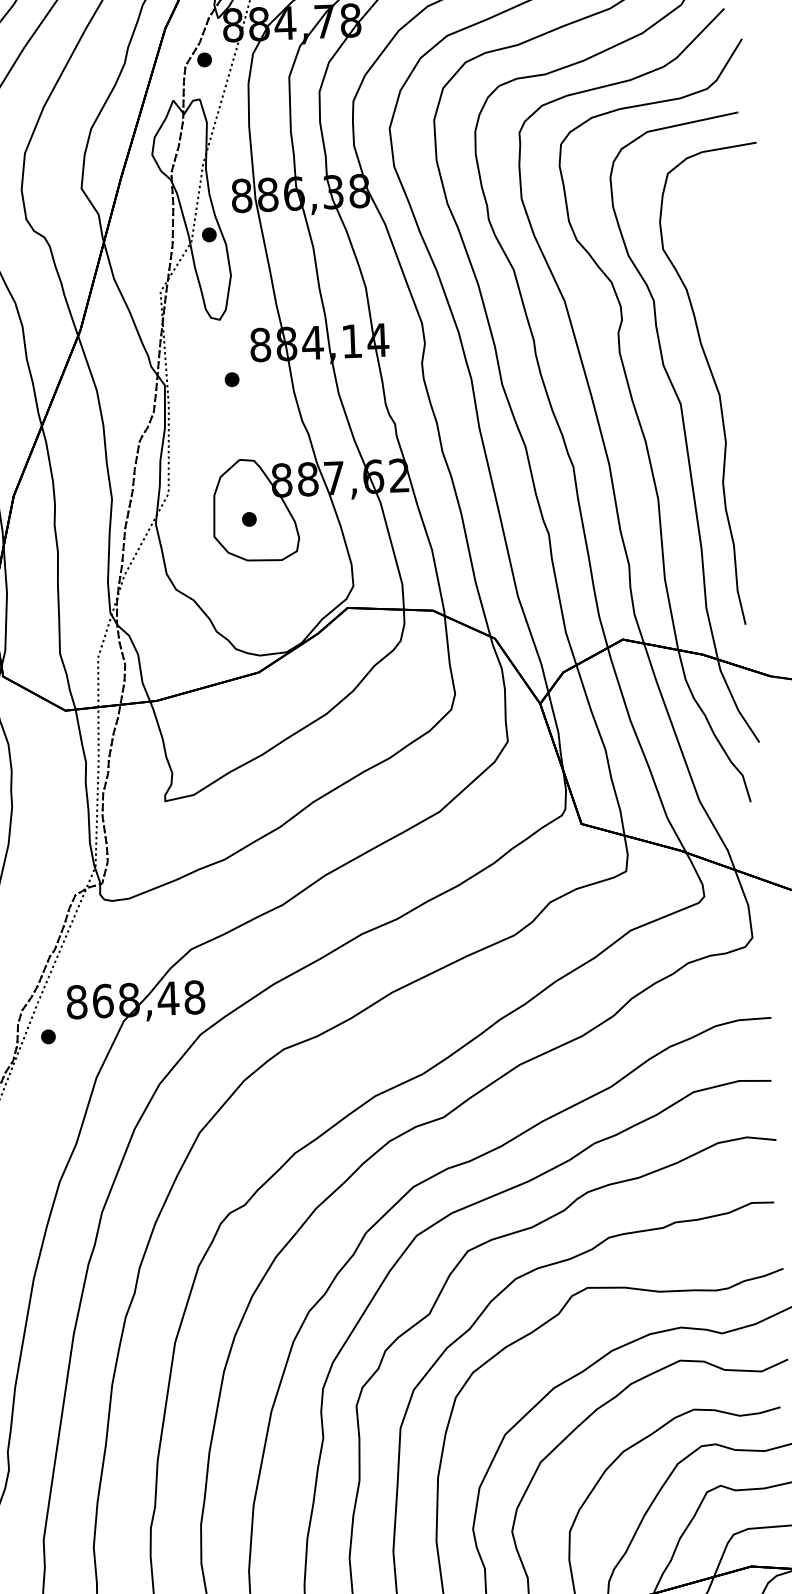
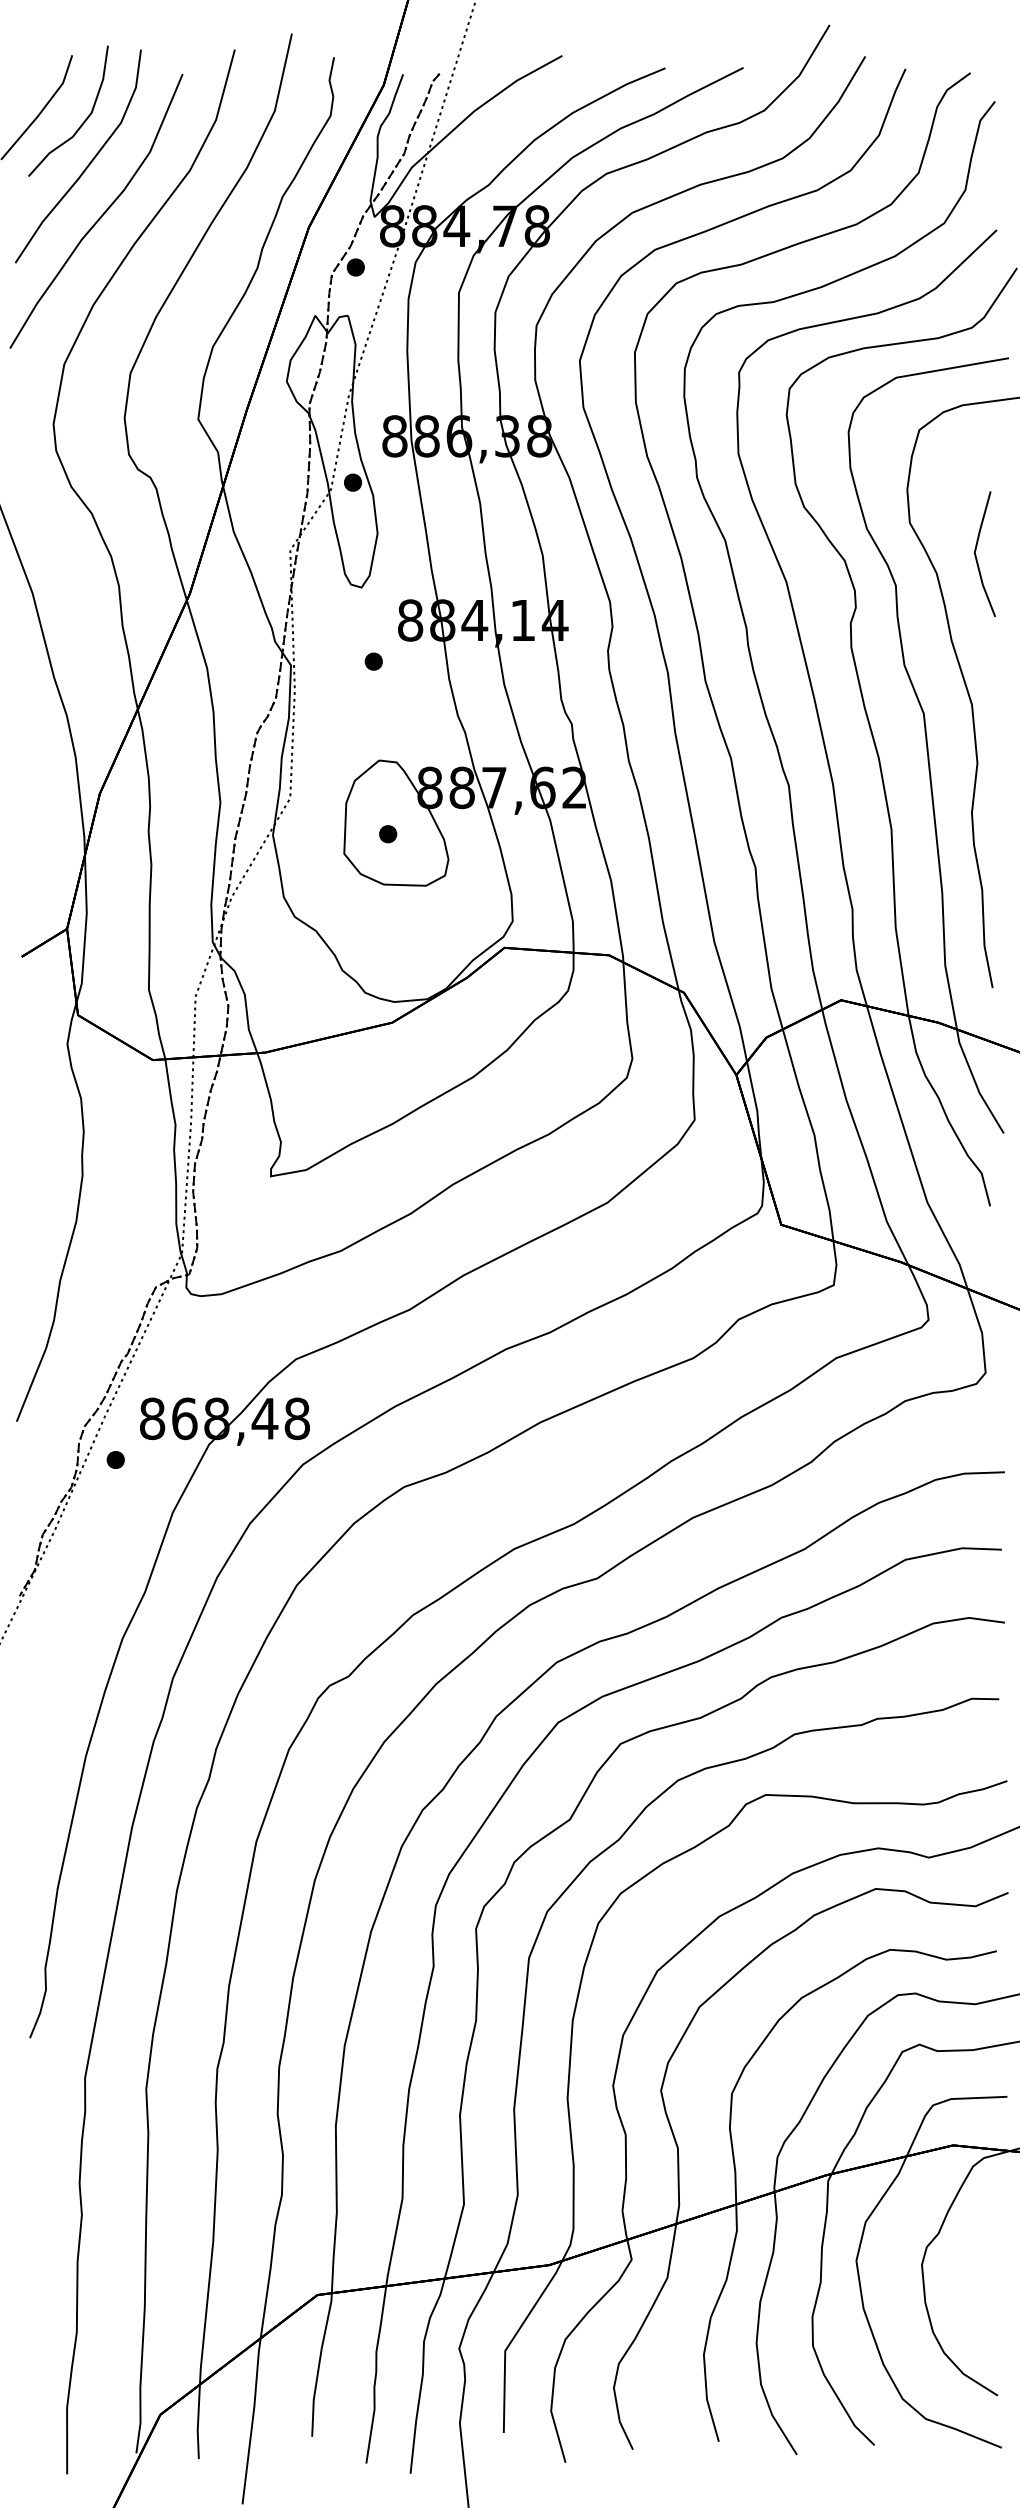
line: (718, 272) -> (976, 554), added

